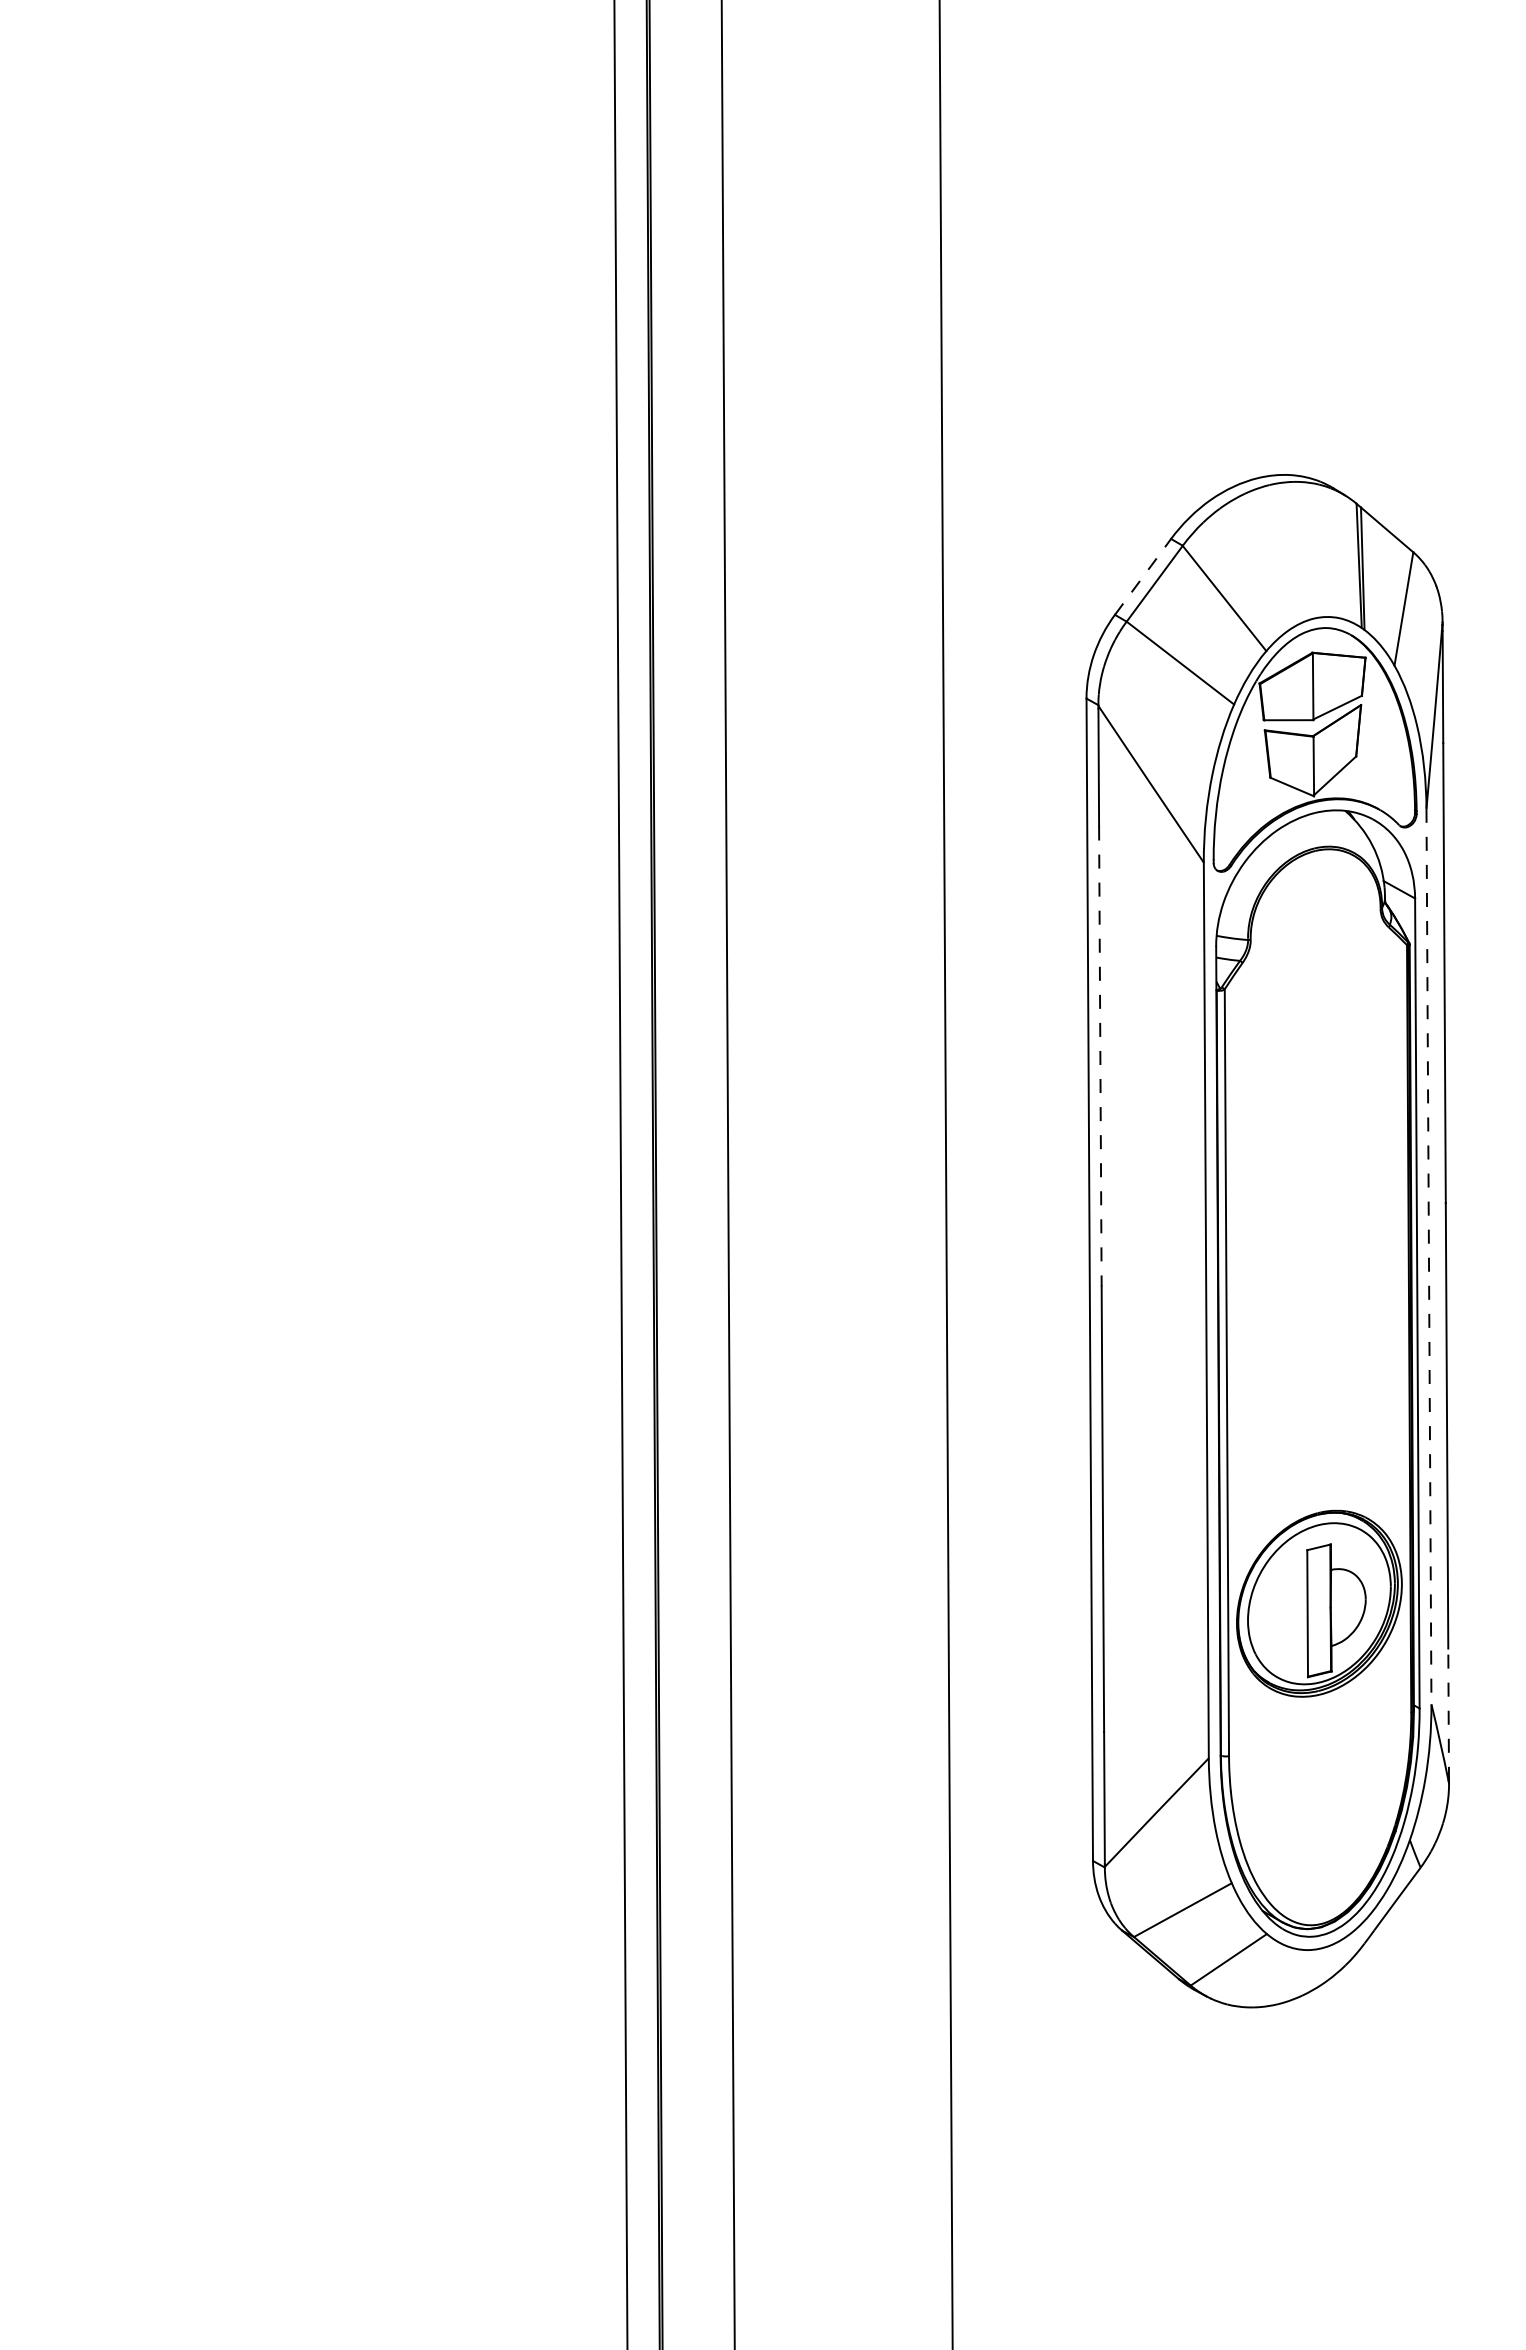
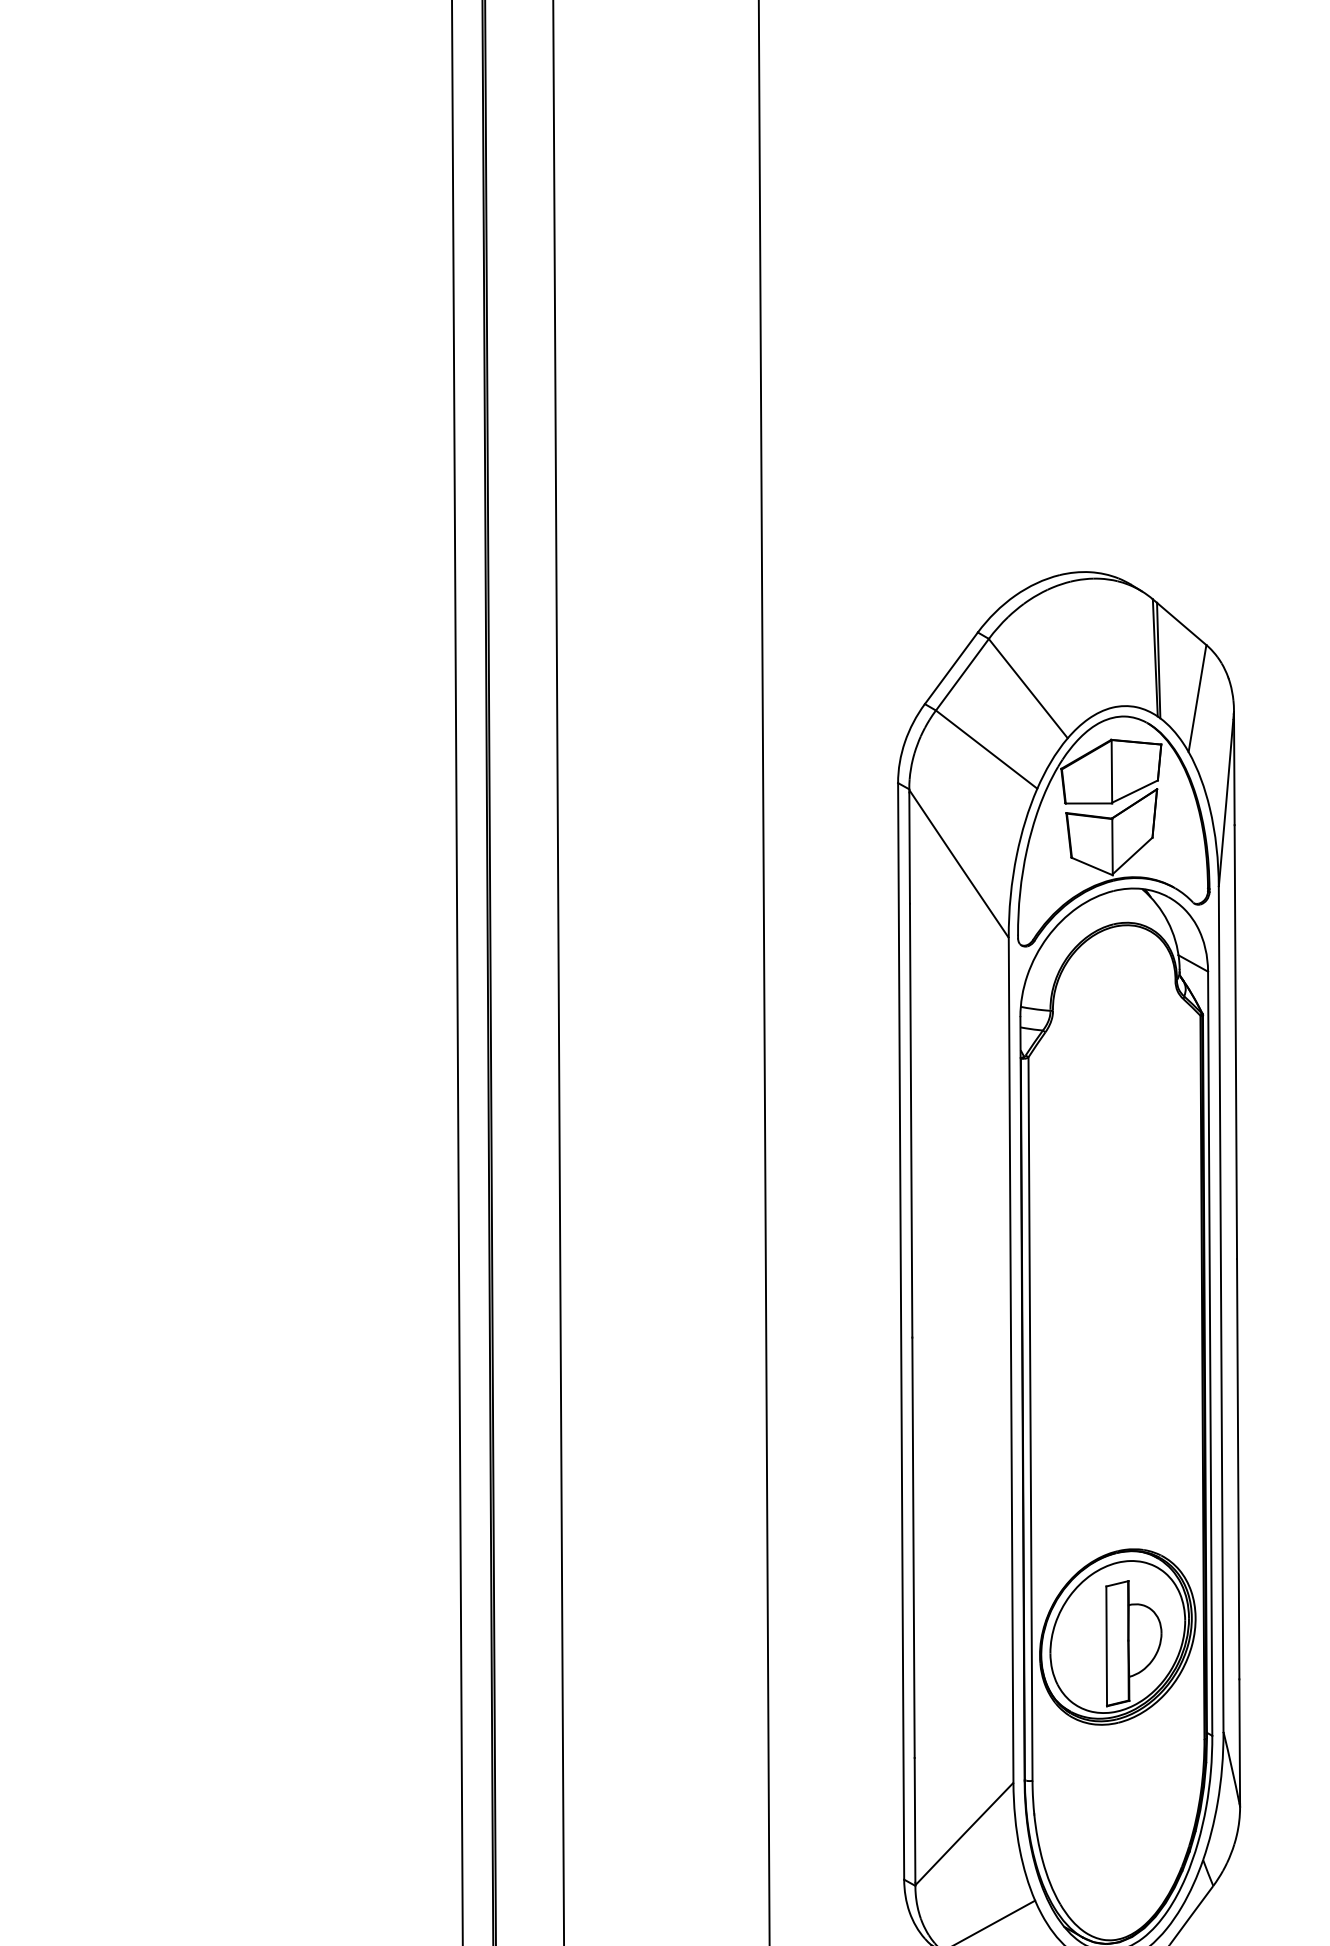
line: (1143, 576) -> (951, 667), dashed -> solid
line: (1100, 1056) -> (911, 1120), dashed -> solid
line: (1428, 1256) -> (1220, 1309), dashed -> solid
line: (1448, 1714) -> (1239, 1741), dashed -> solid

